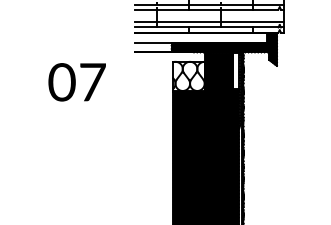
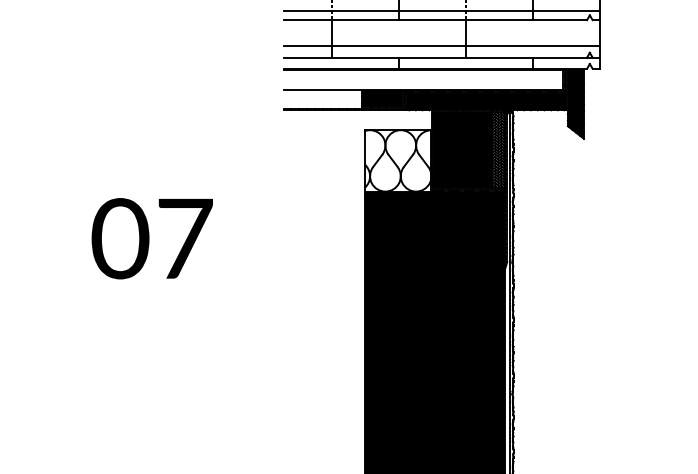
hatch: (236, 71) -> (498, 150), added
text: (76, 82) -> (150, 239), moved

